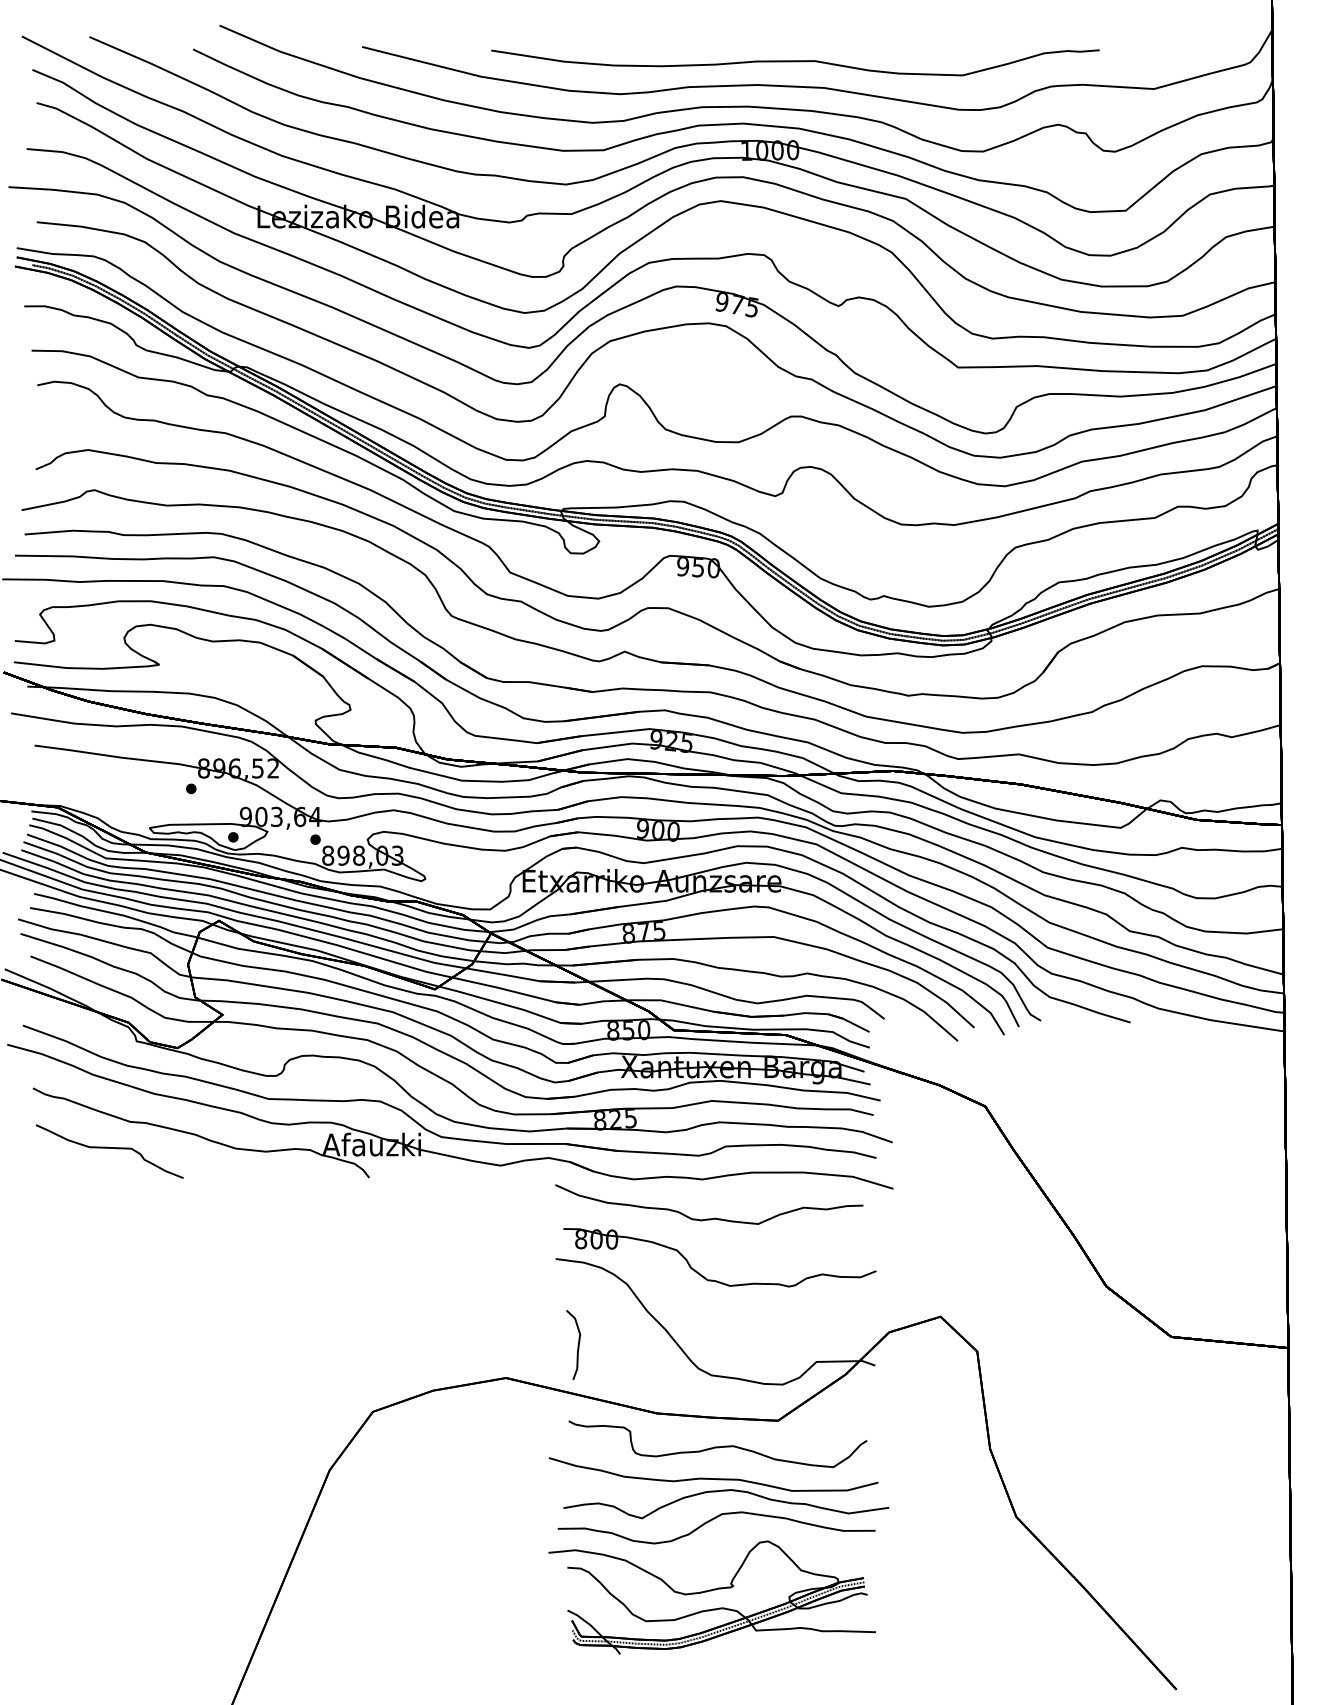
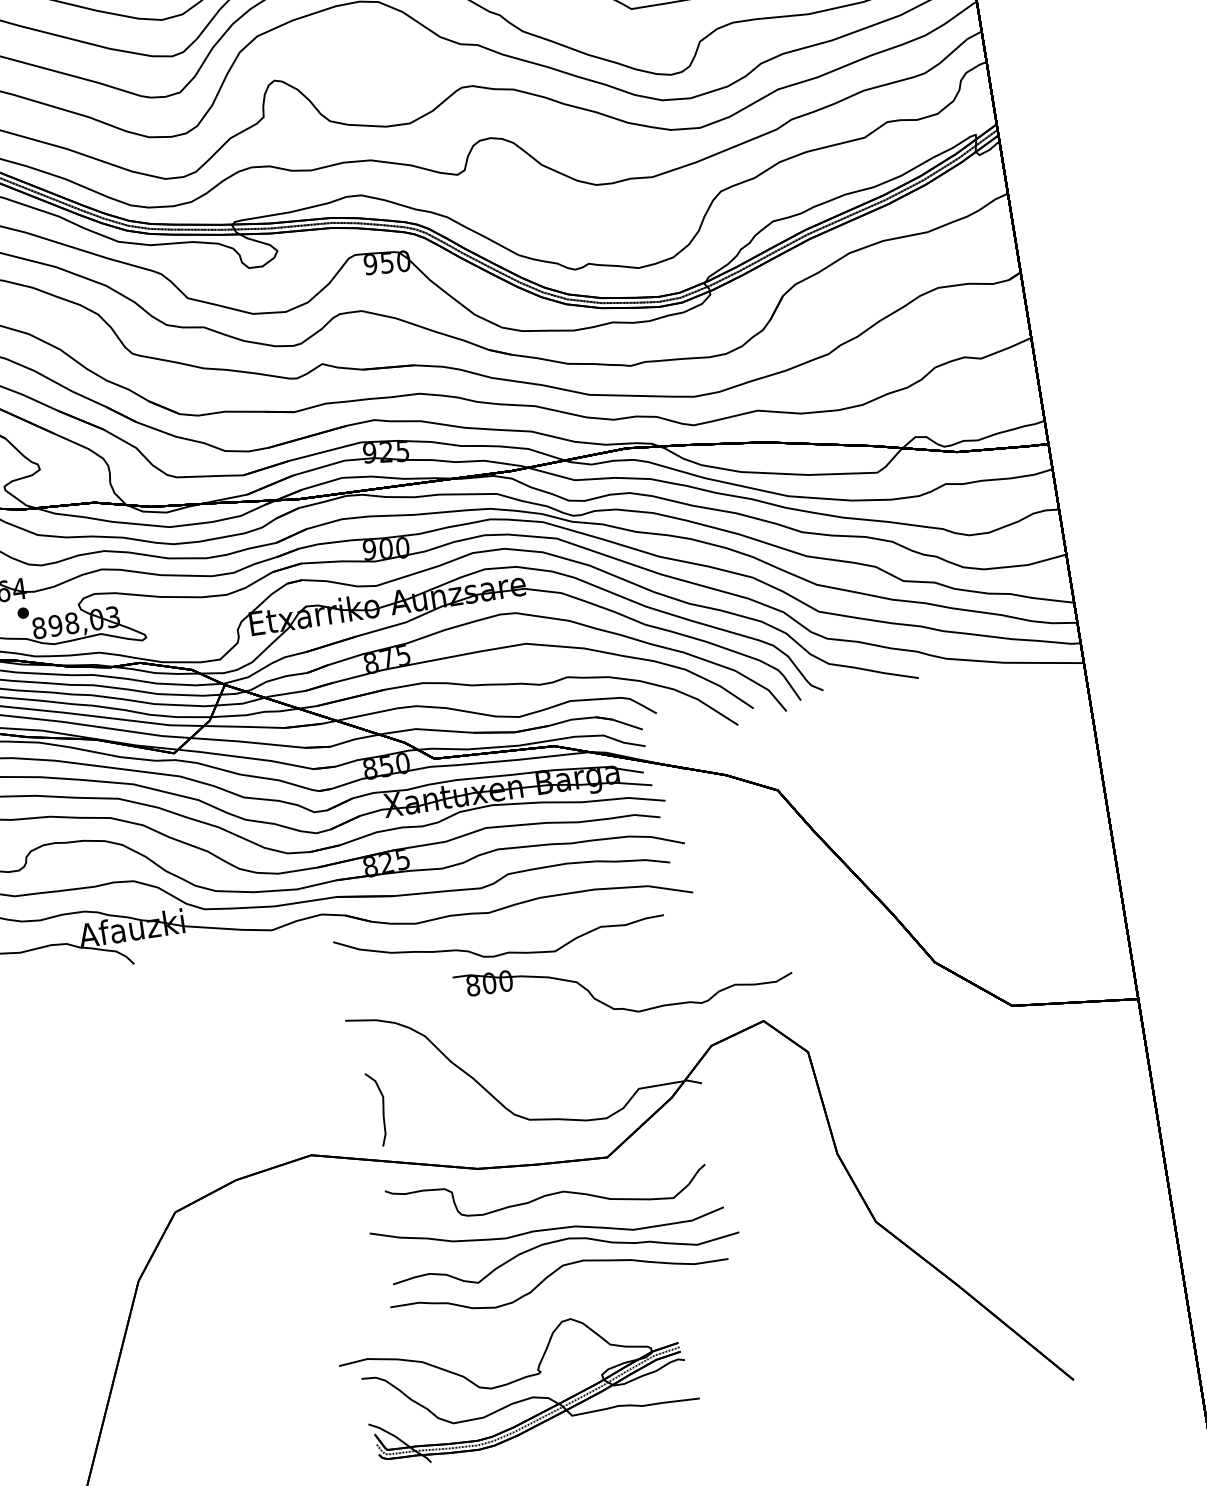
part: (712, 1279) -> (619, 1007), moved
part: (711, 1597) -> (519, 1387), moved

